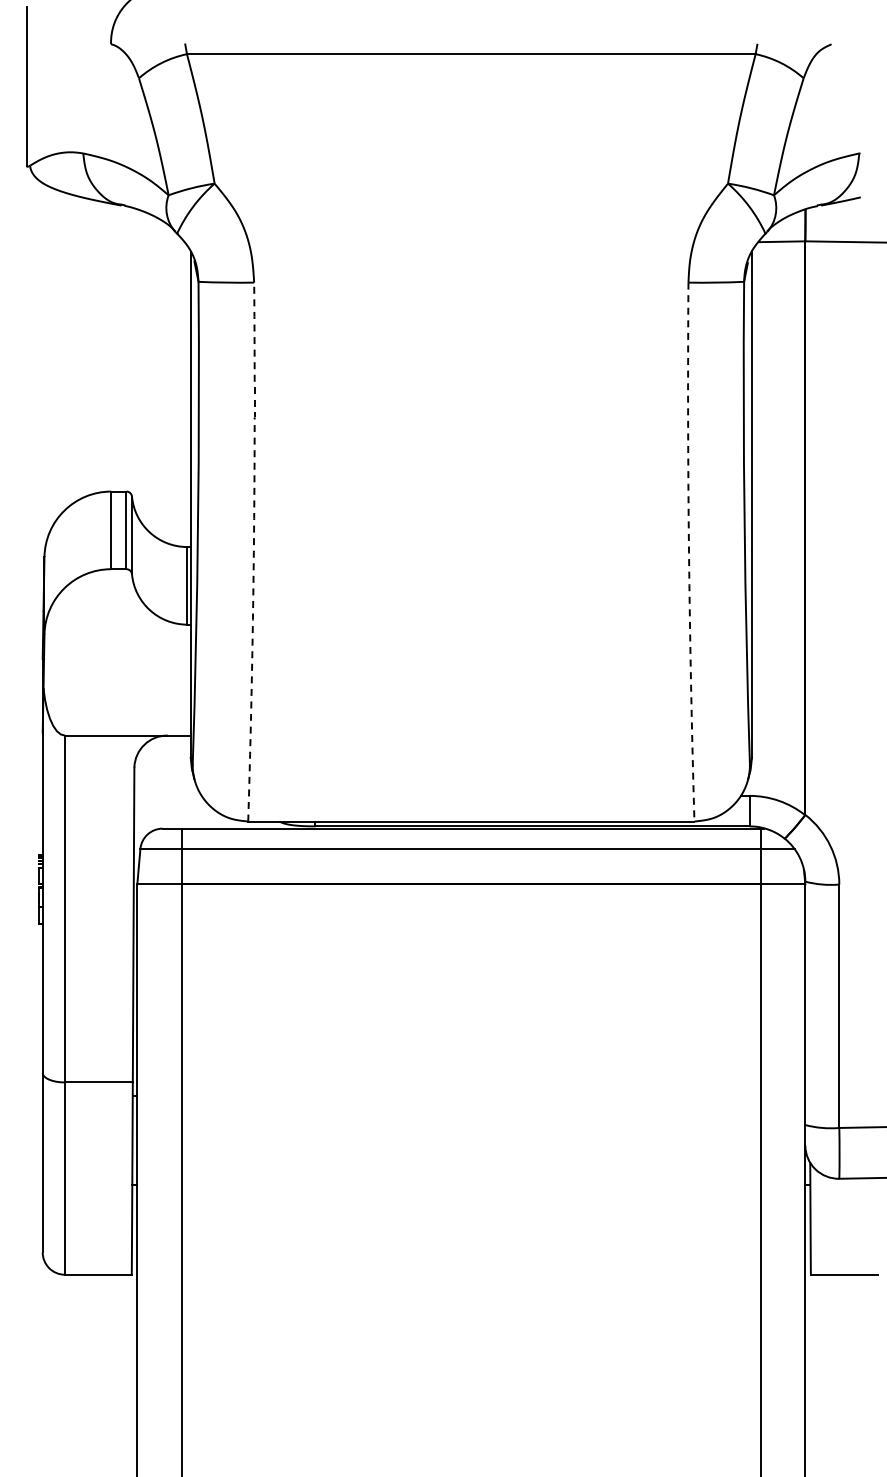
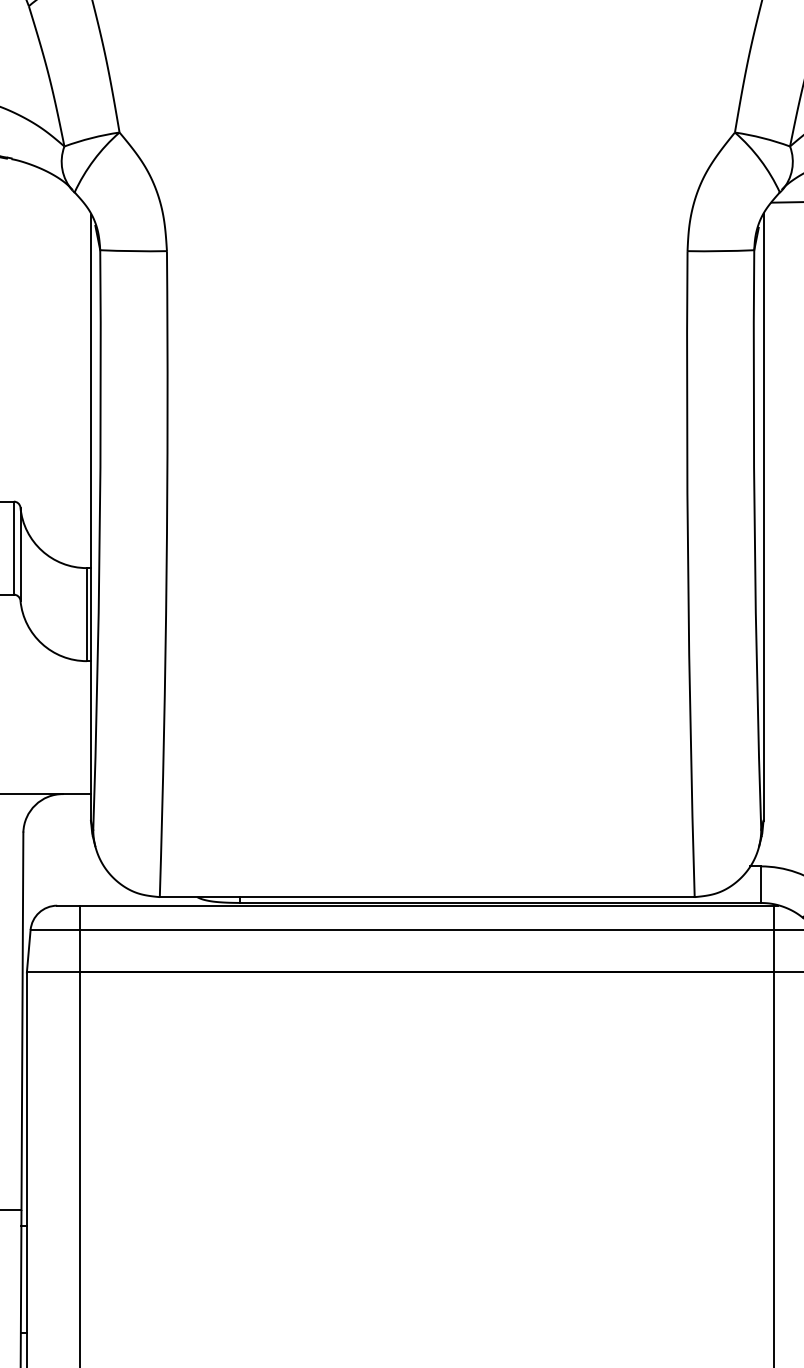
arc: (253, 552) -> (166, 574), dashed -> solid
arc: (689, 552) -> (688, 574), dashed -> solid

